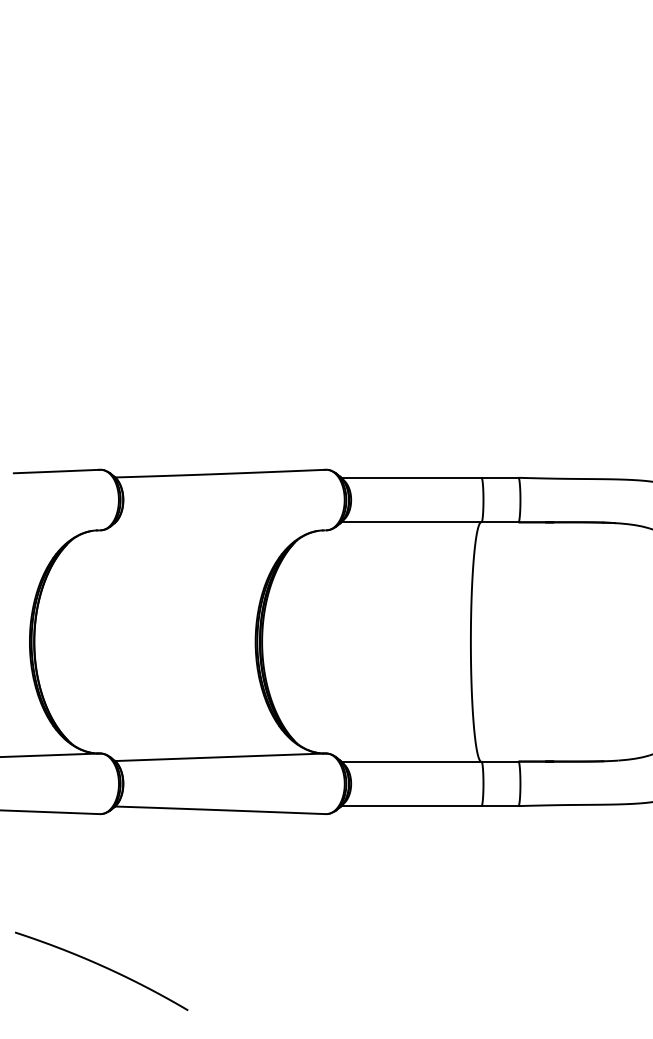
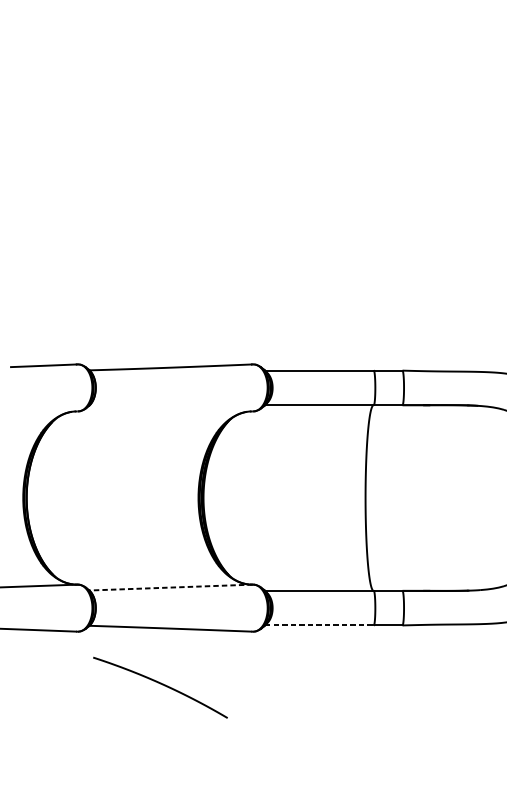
line: (219, 757) -> (170, 587), solid -> dashed
line: (411, 806) -> (319, 625), solid -> dashed
curve: (102, 967) -> (161, 684), moved

